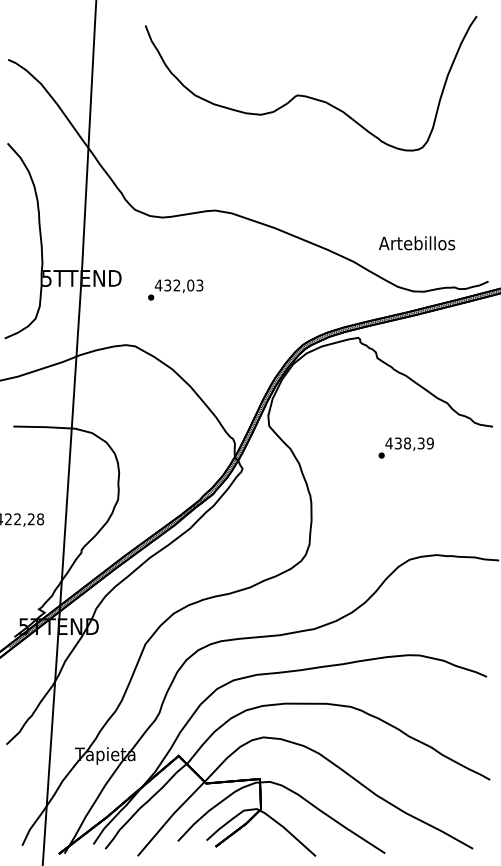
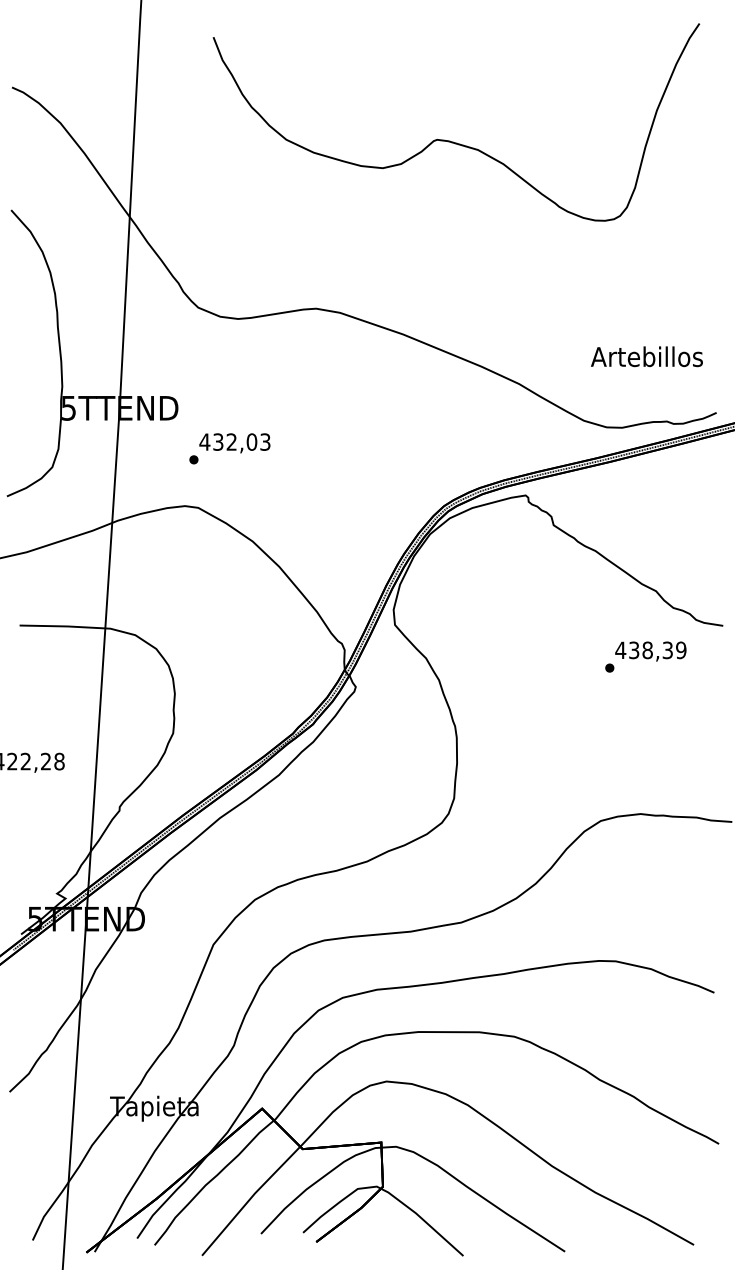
text: (417, 243) -> (647, 357), moved
text: (175, 289) -> (229, 447), moved
text: (405, 447) -> (644, 656), moved

